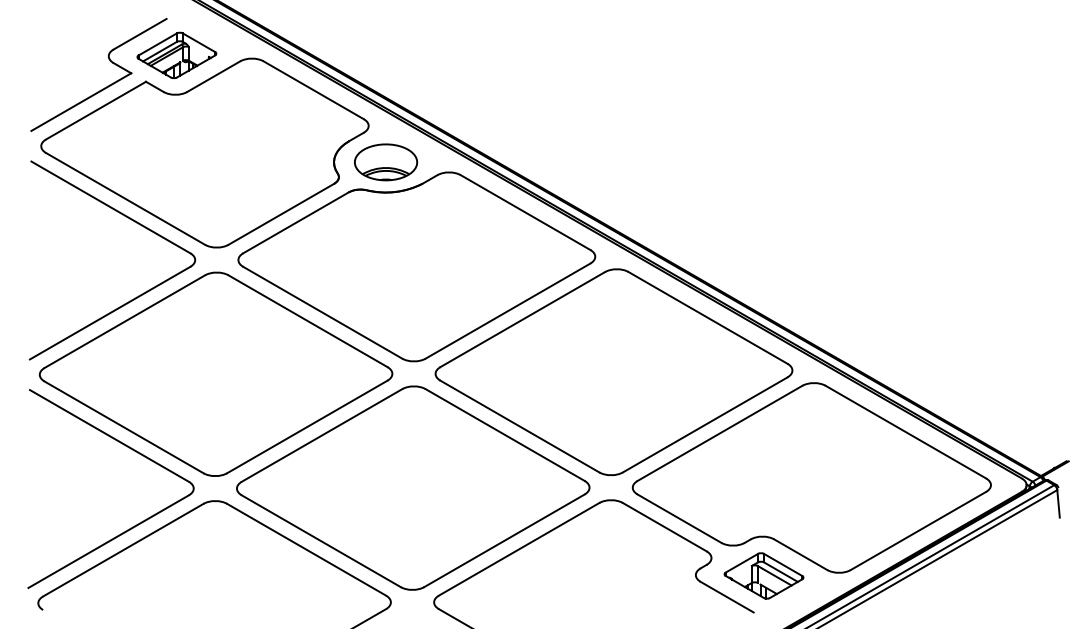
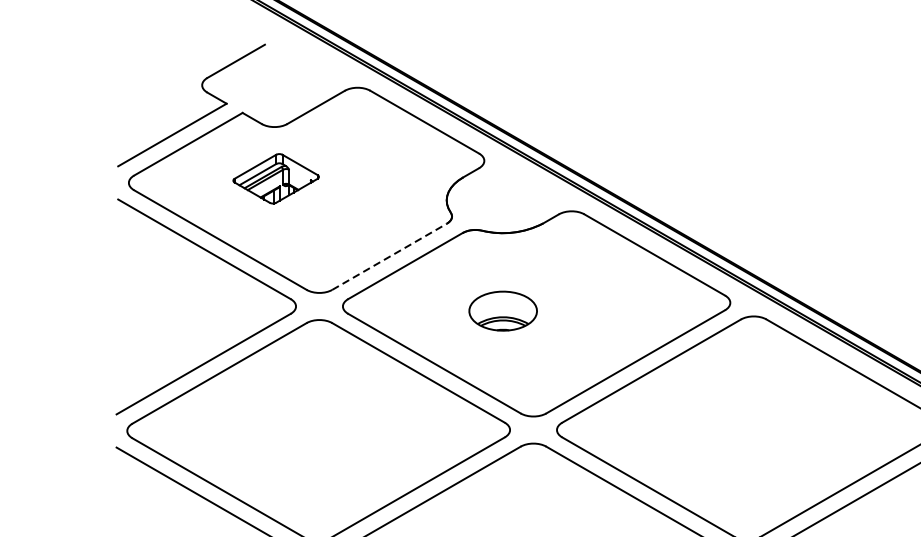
part: (176, 54) -> (275, 177), moved
part: (386, 162) -> (503, 311), moved
line: (281, 214) -> (389, 257), solid -> dashed

